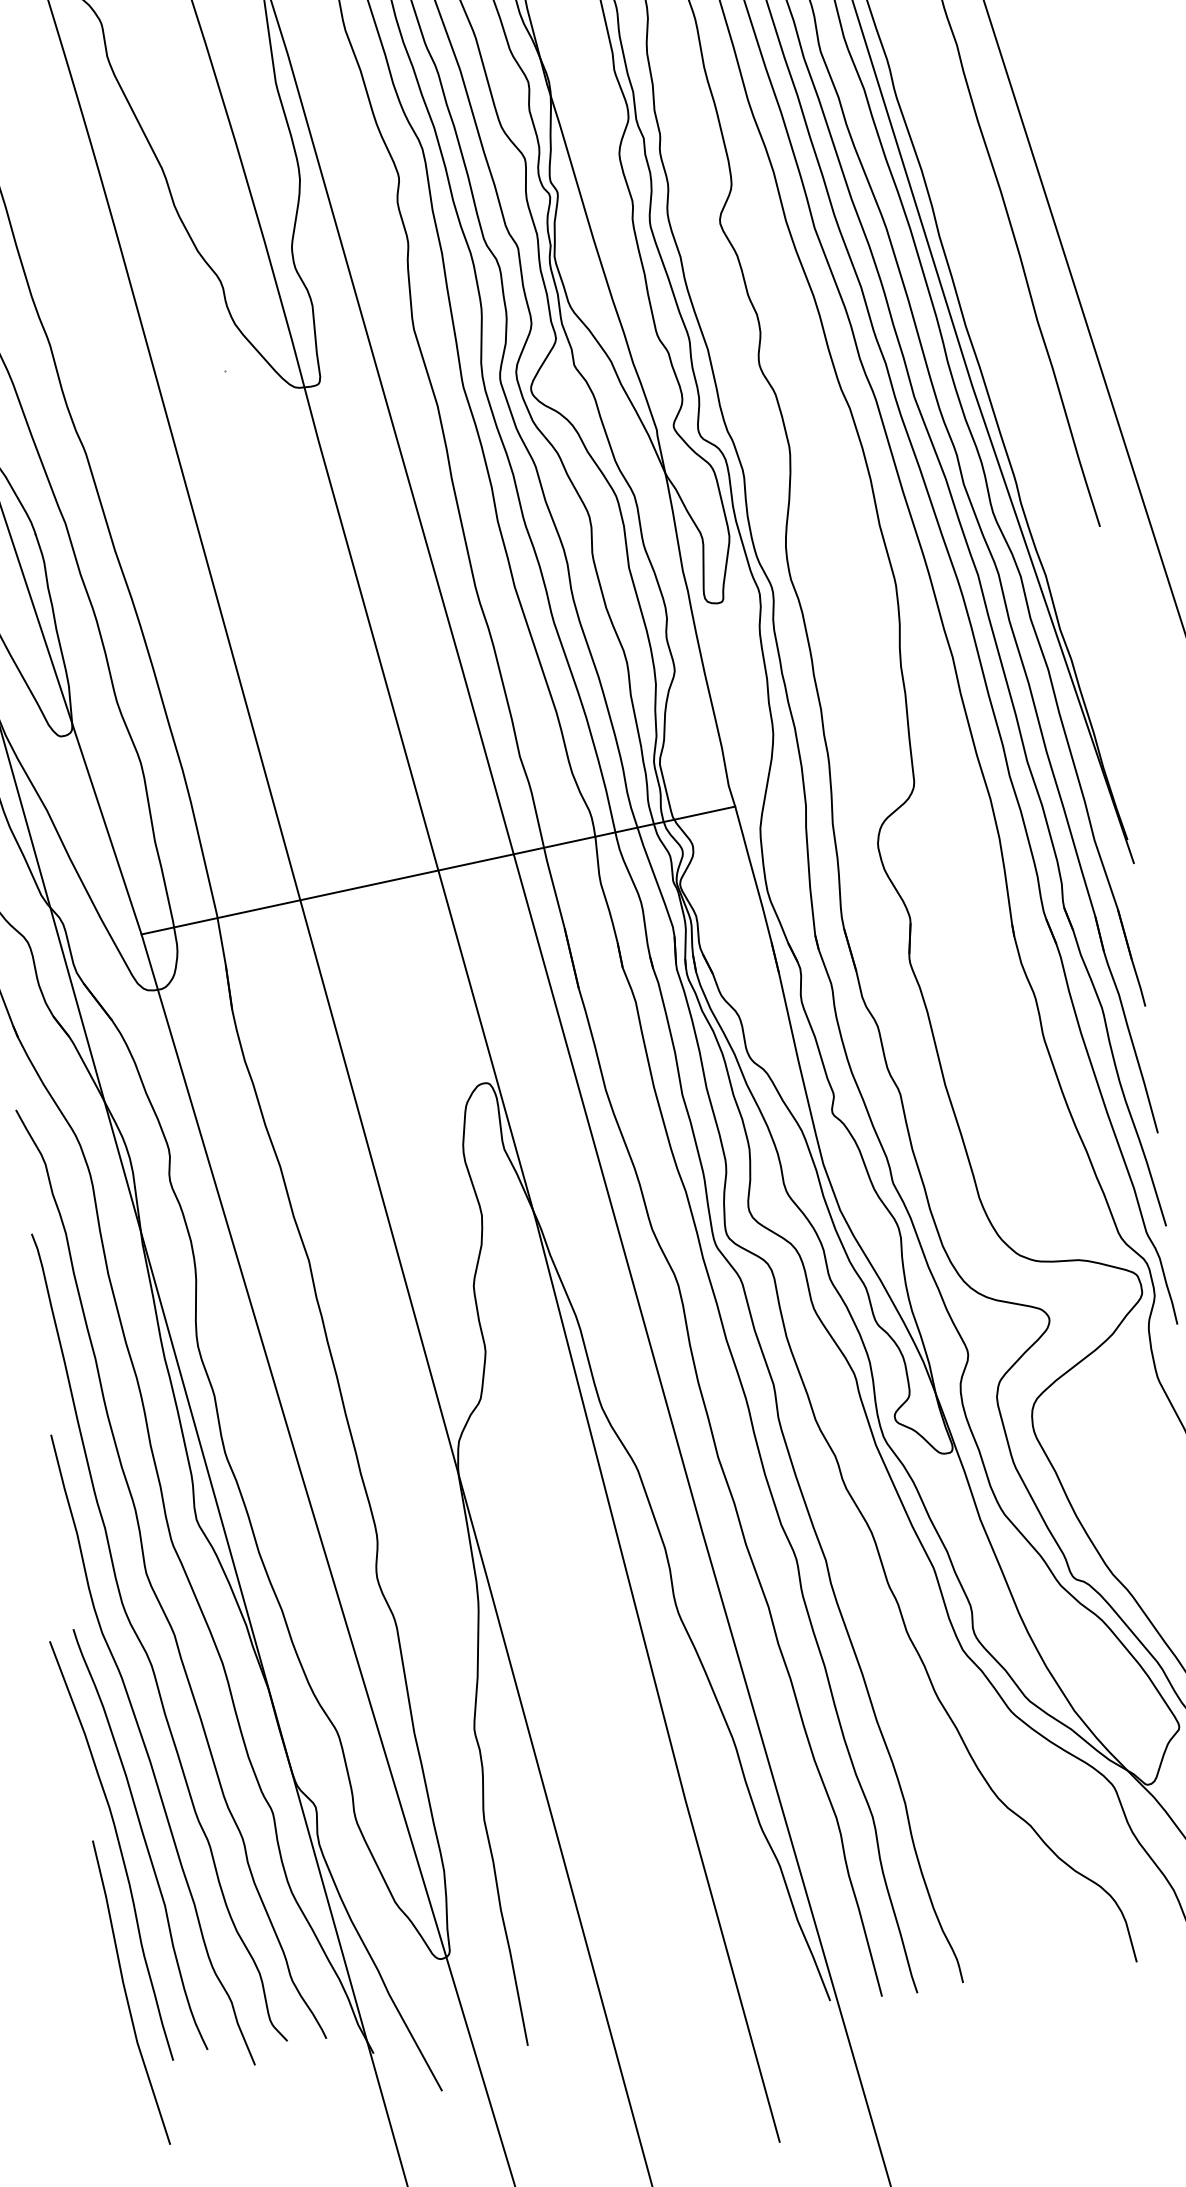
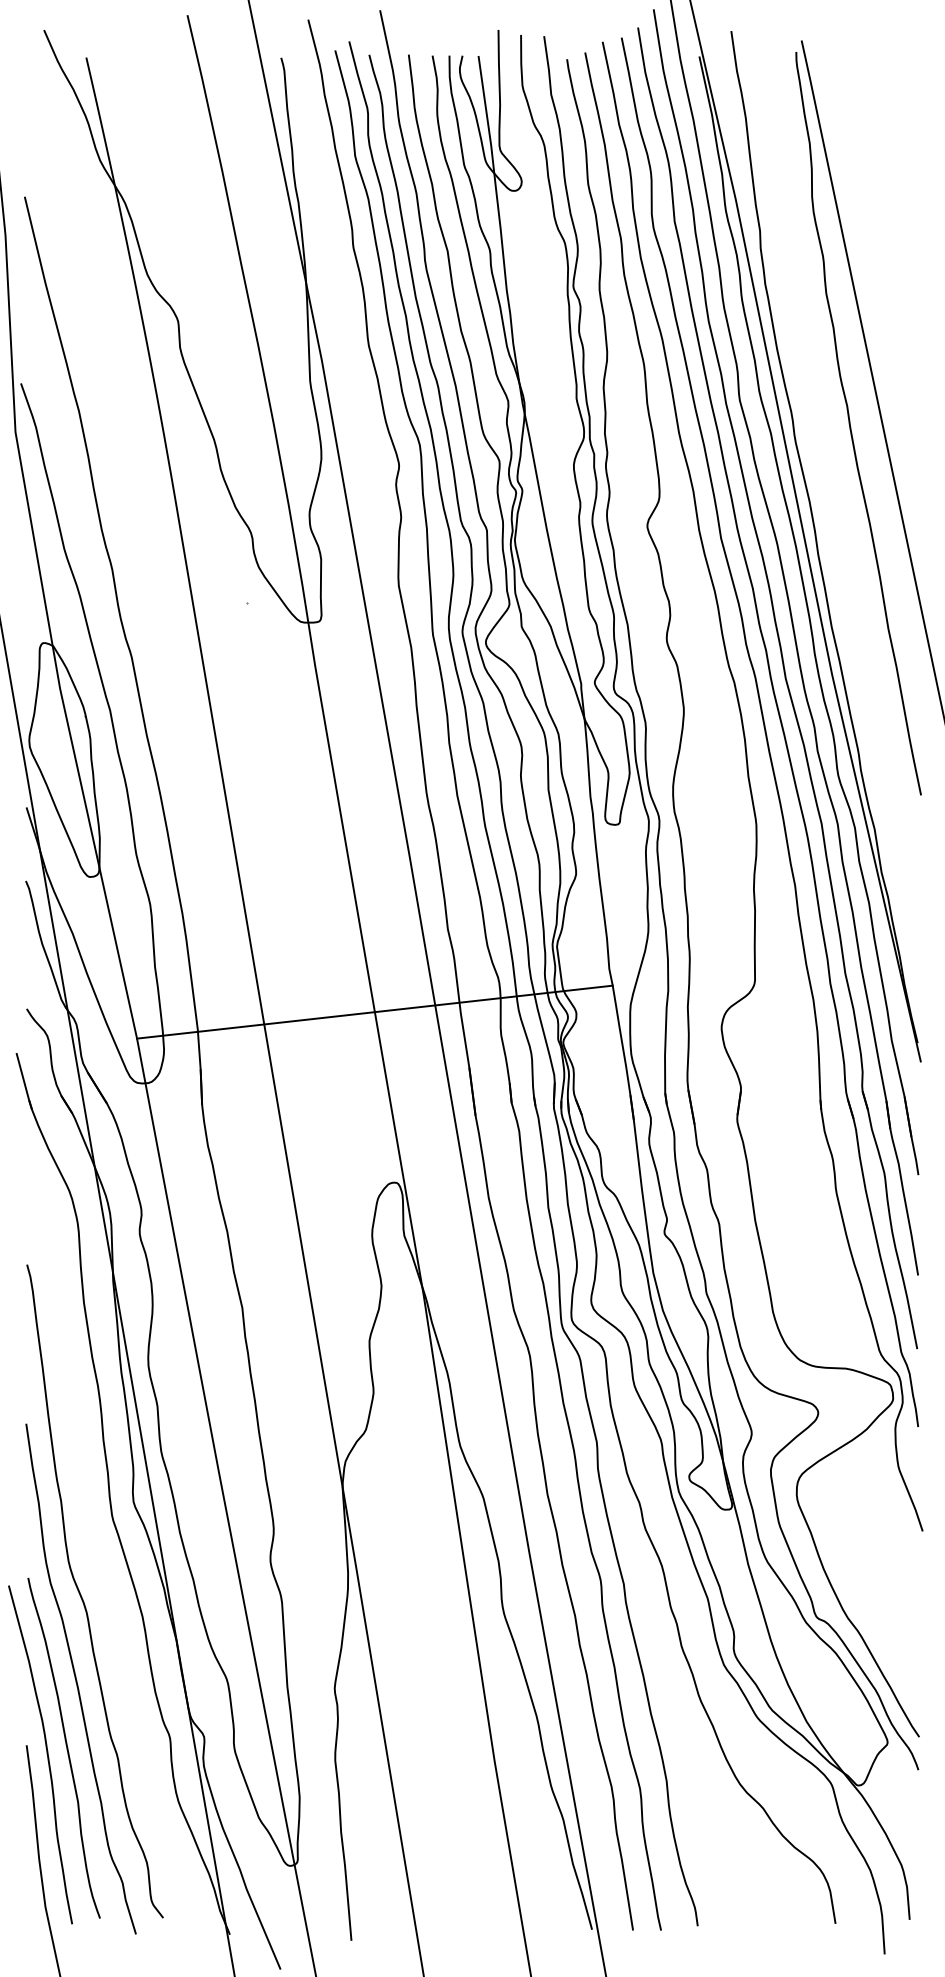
curve: (151, 1583) -> (93, 1548), removed

